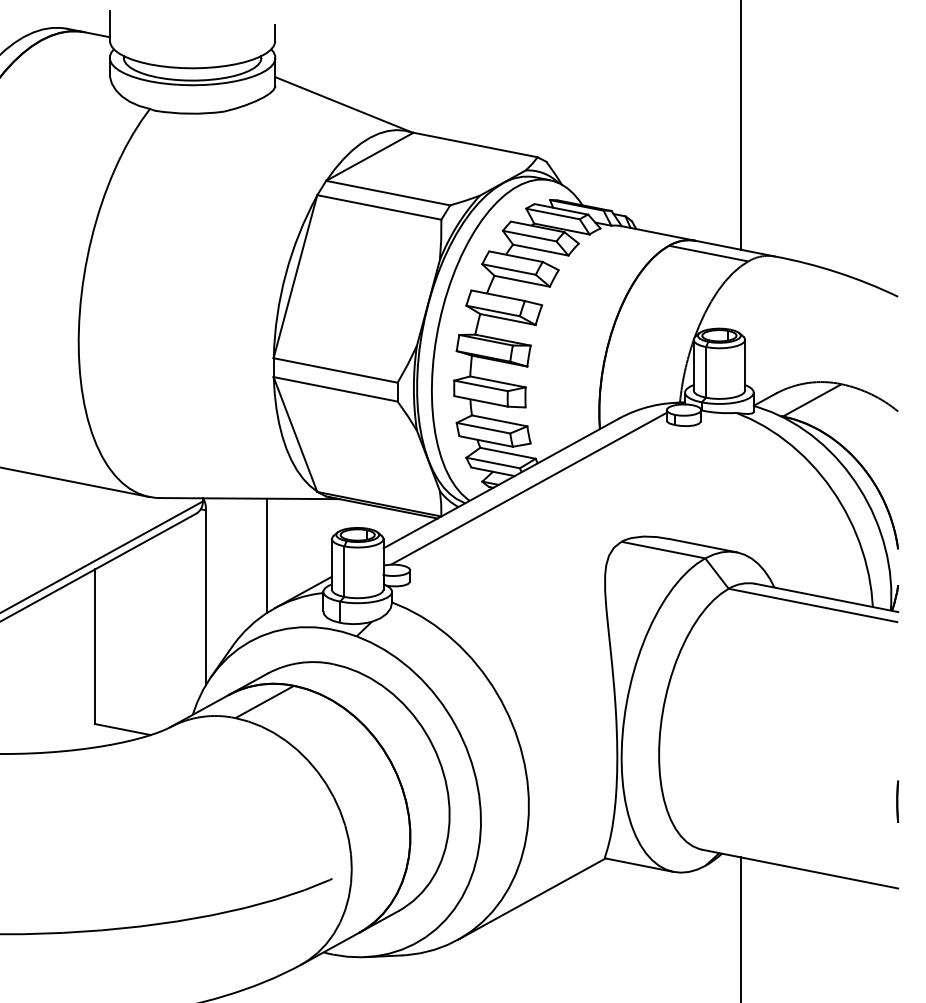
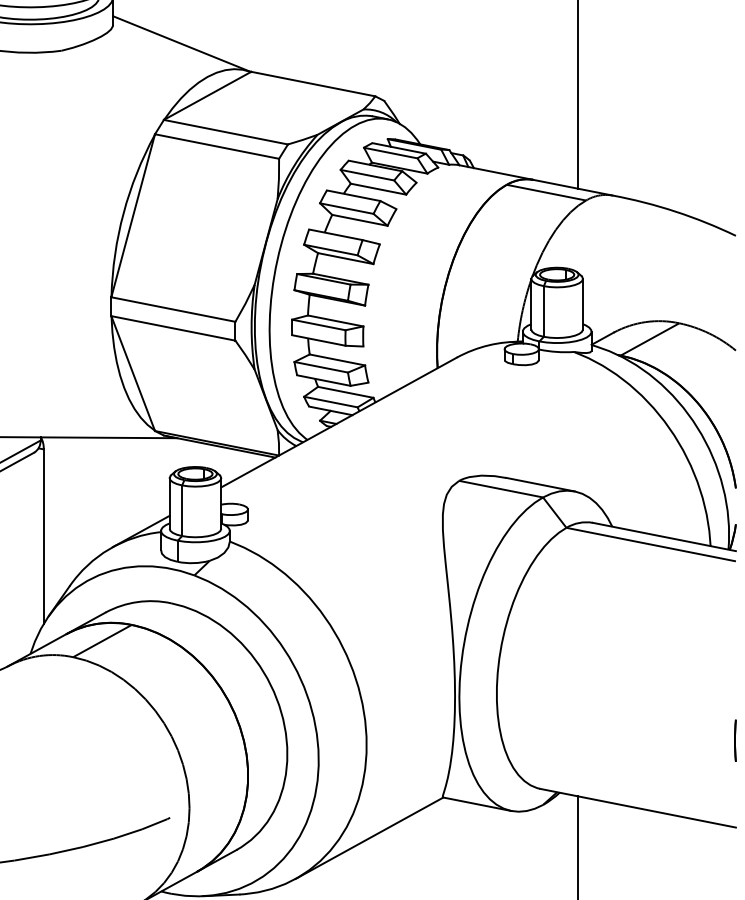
line: (528, 488) -> (366, 427), removed
line: (267, 555) -> (105, 494), removed

